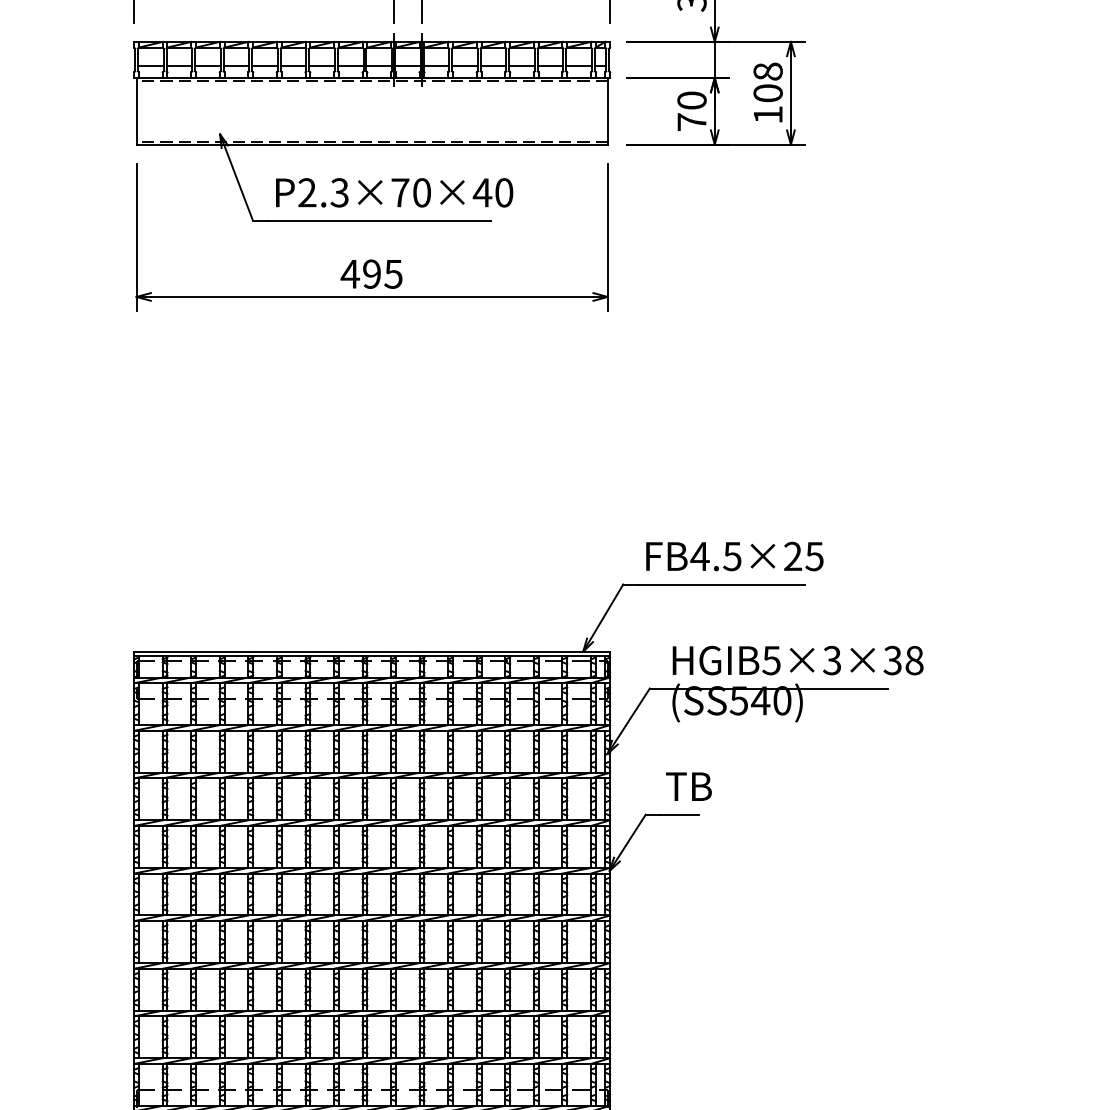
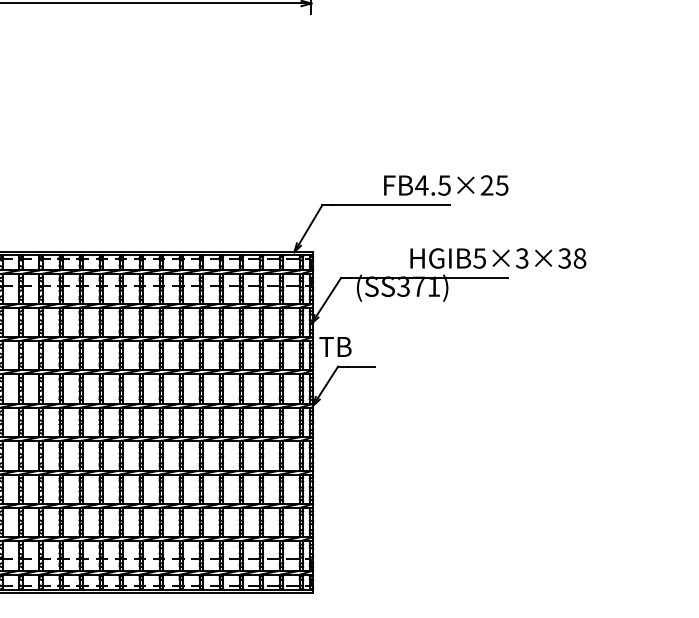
text: (734, 556) -> (445, 185), moved
text: (797, 660) -> (497, 258), moved
text: (760, 700) -> (418, 286), (SS540) -> (SS371)
text: (688, 786) -> (335, 346), moved

